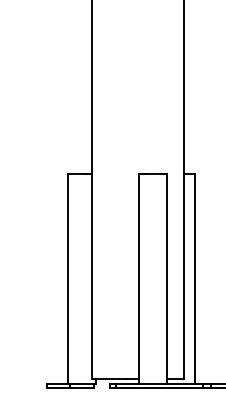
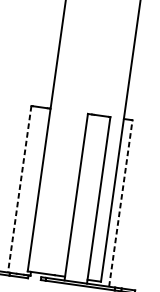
line: (195, 278) -> (120, 203), solid -> dashed
line: (67, 279) -> (19, 189), solid -> dashed

